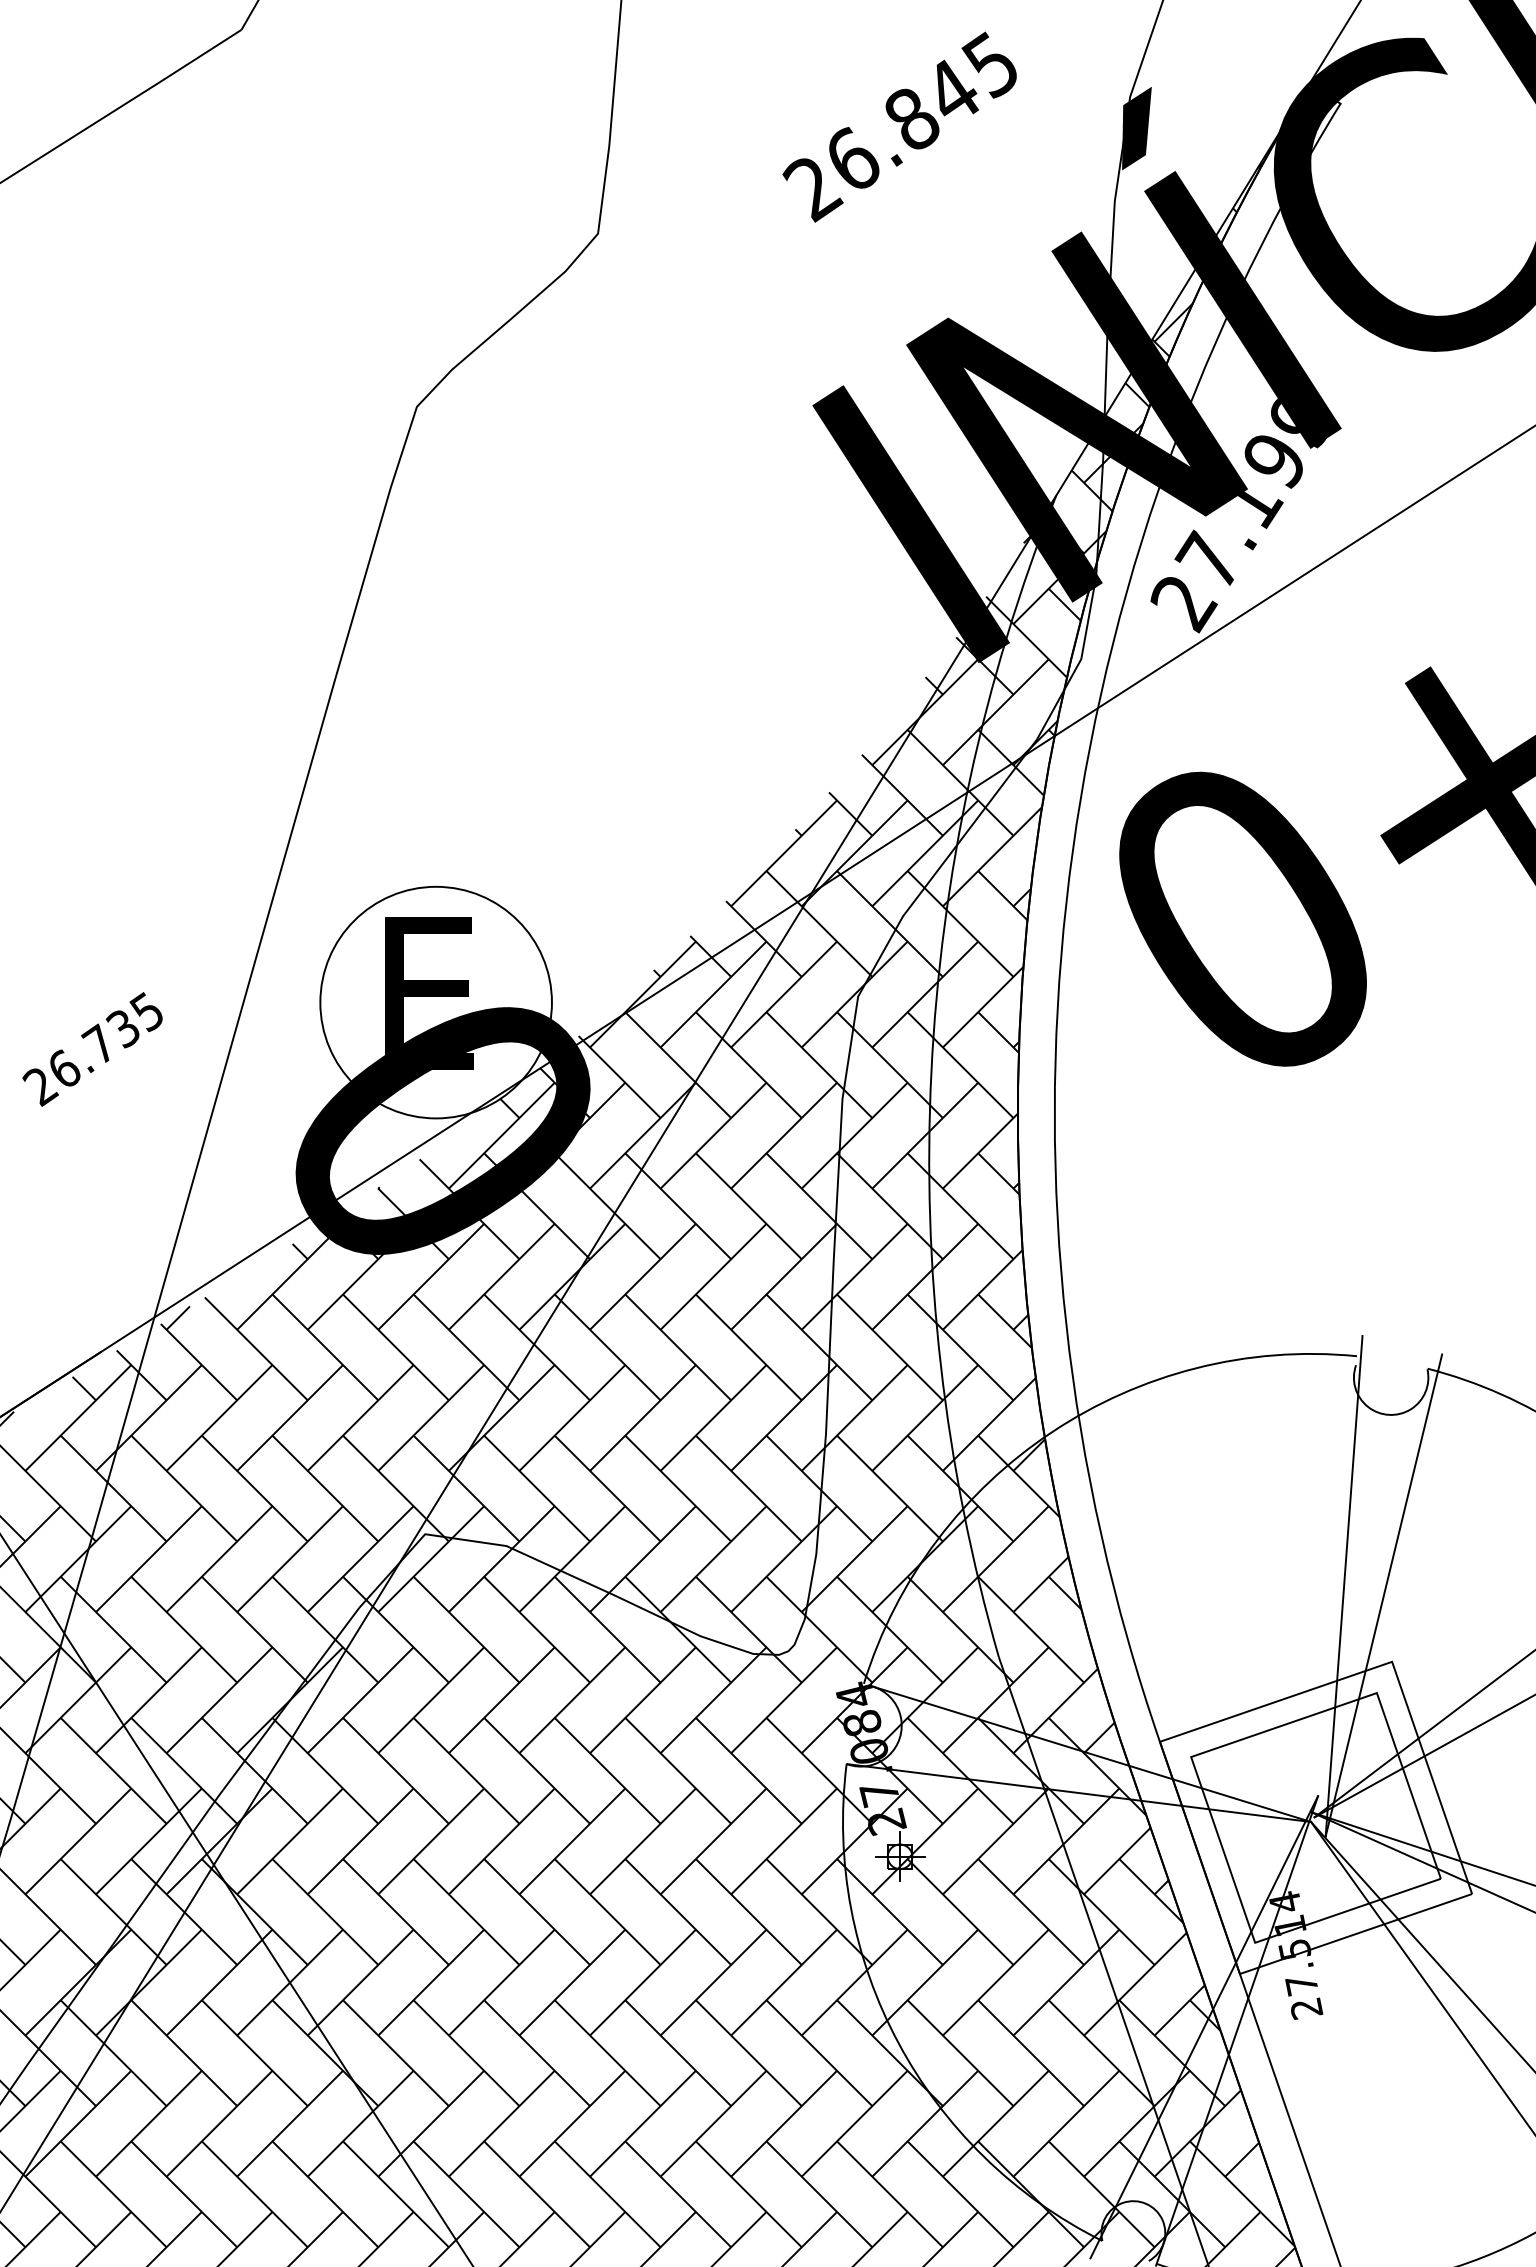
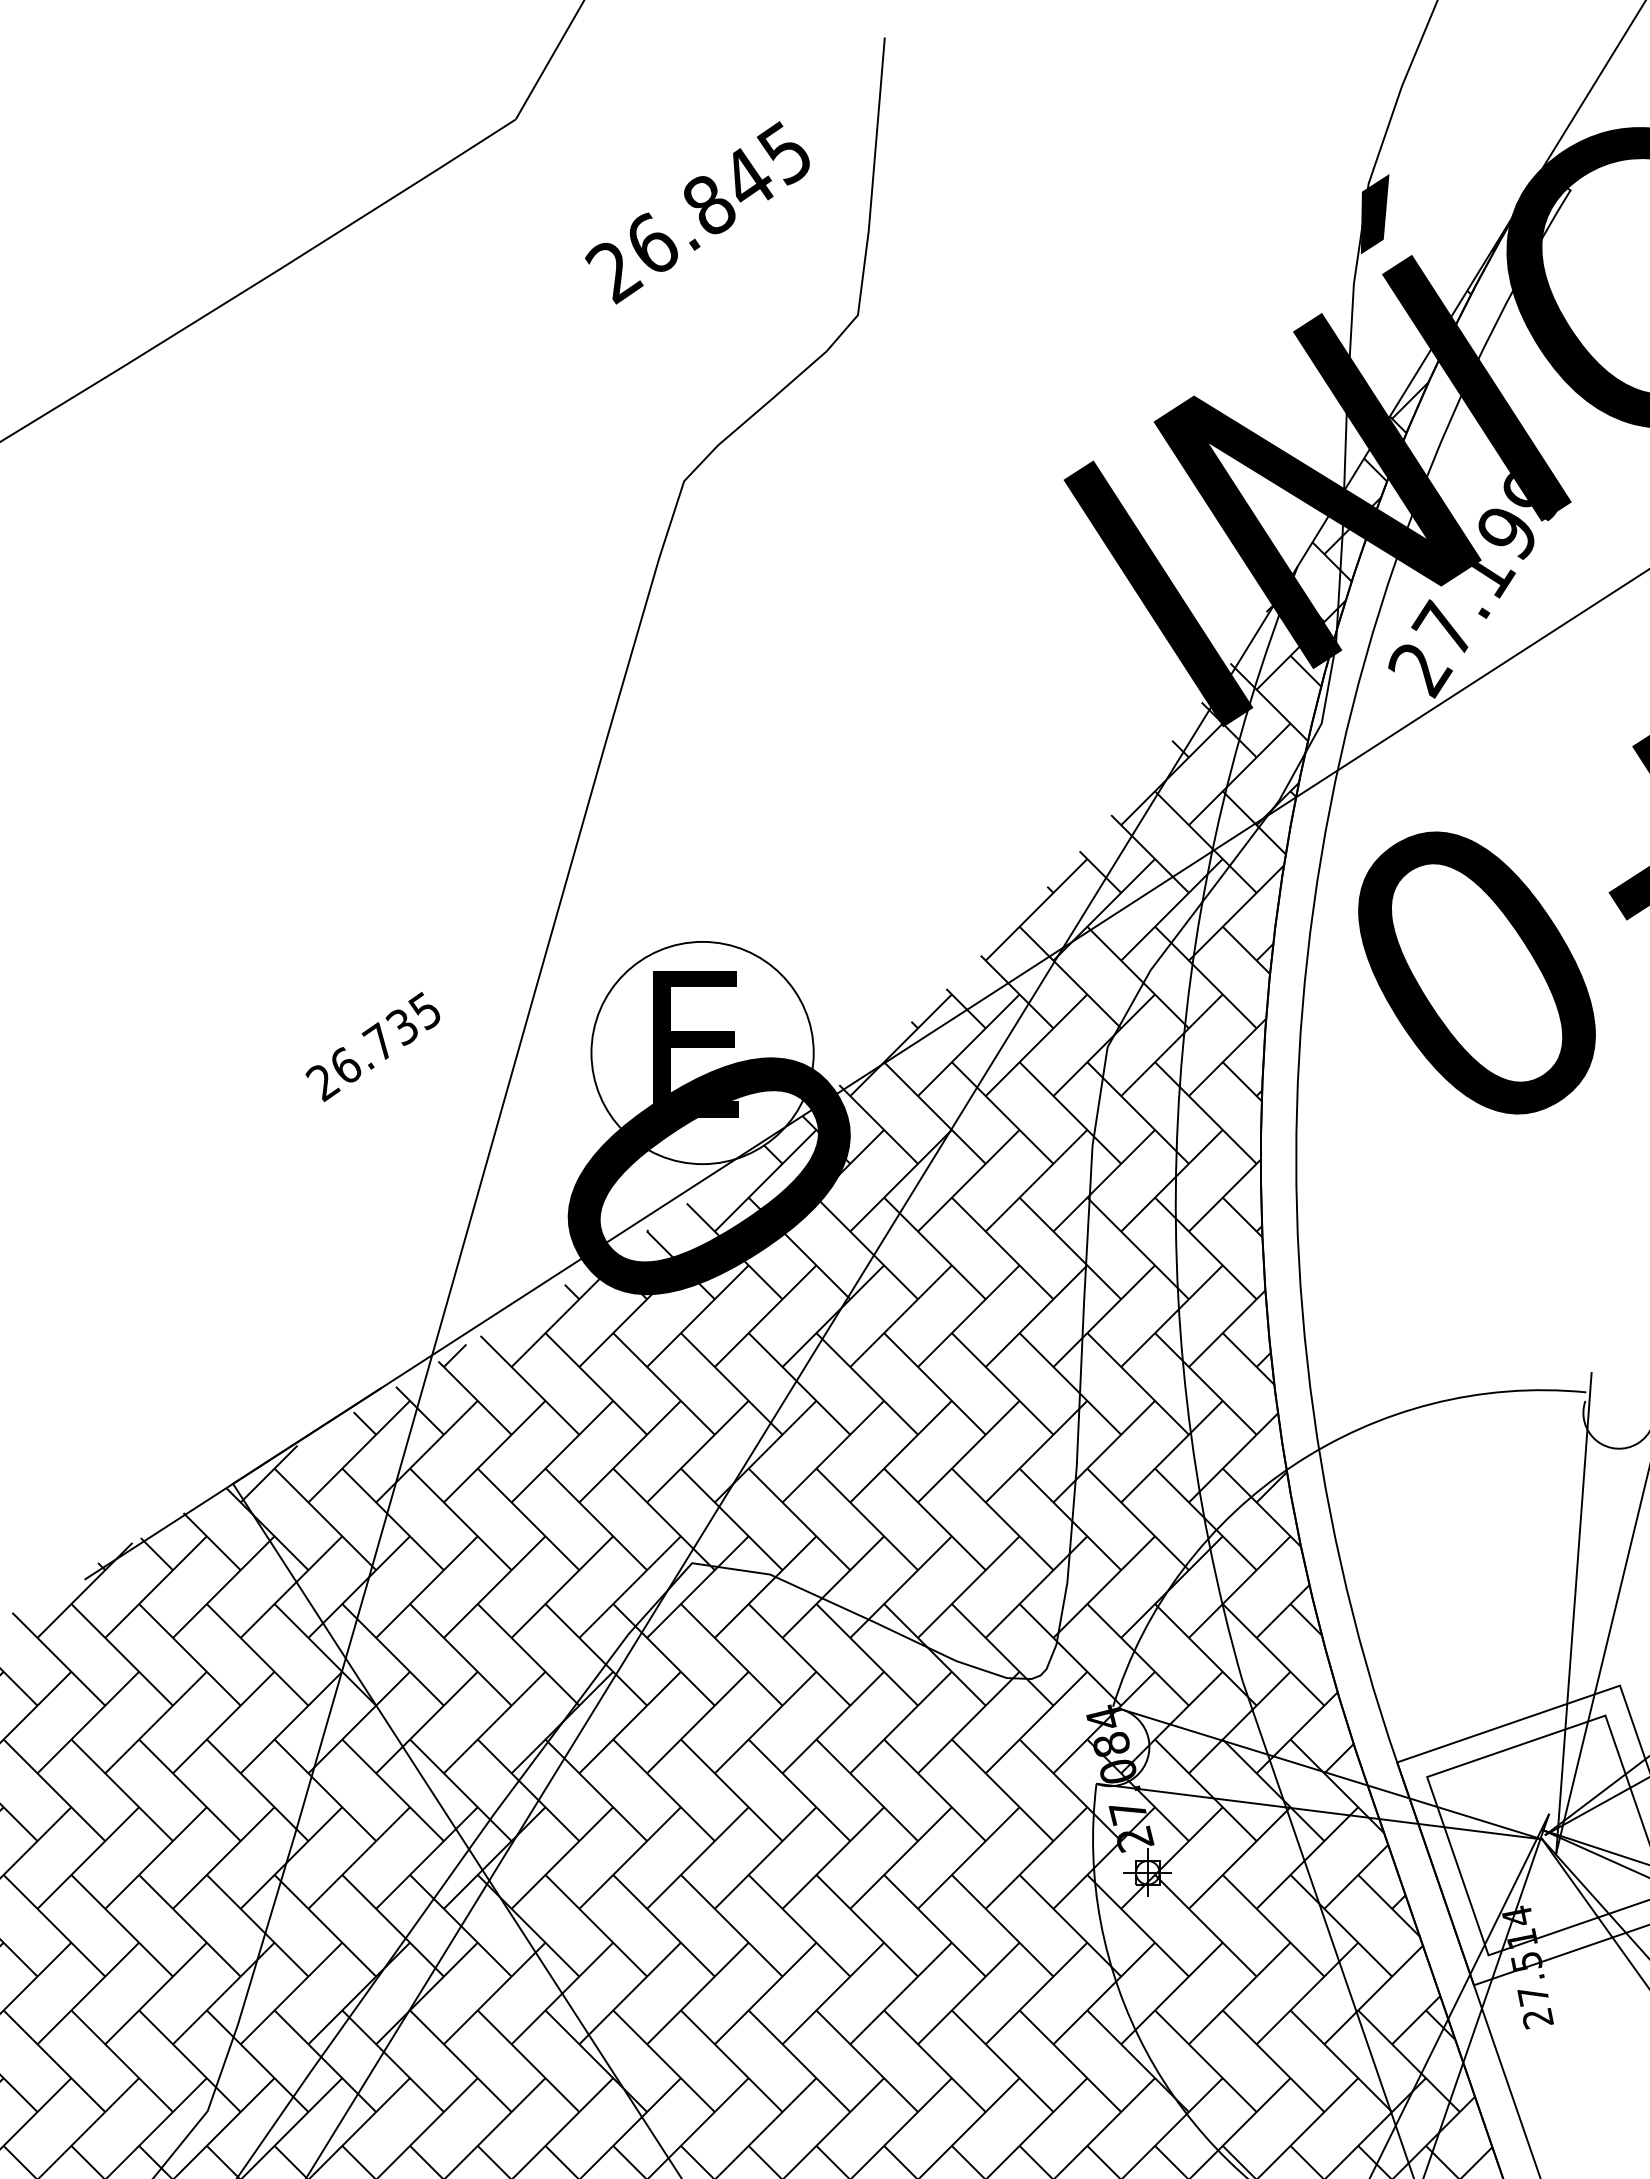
text: (899, 126) -> (697, 212), moved
text: (92, 1050) -> (372, 1047), moved

